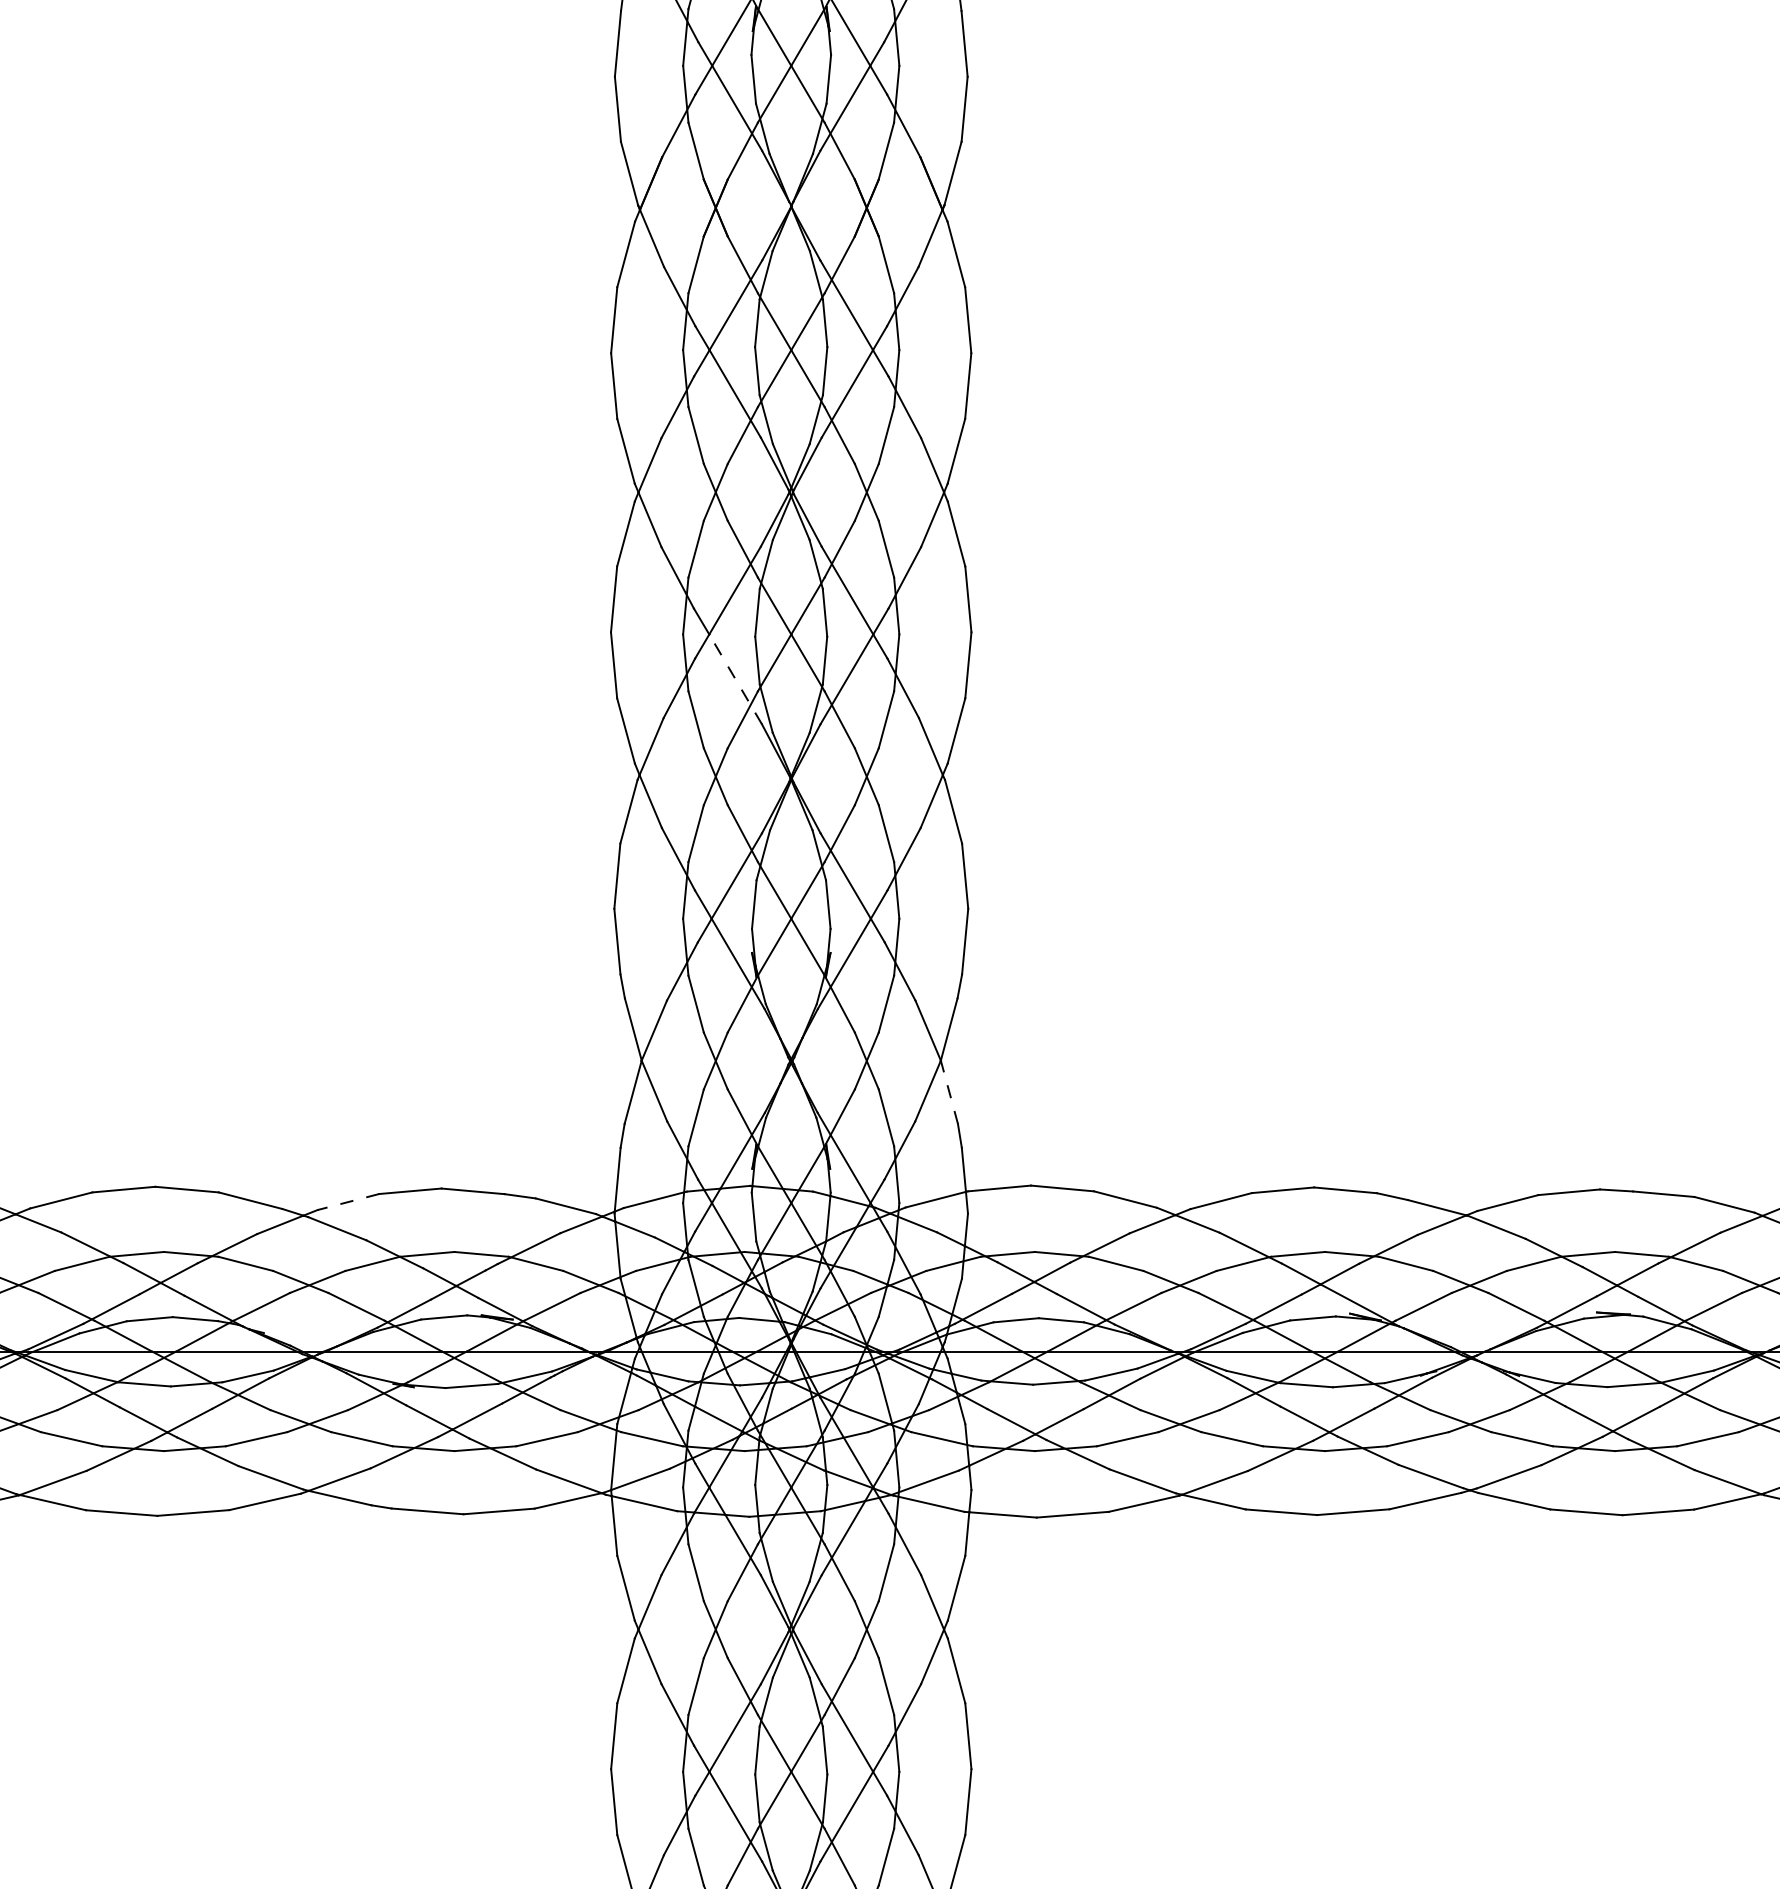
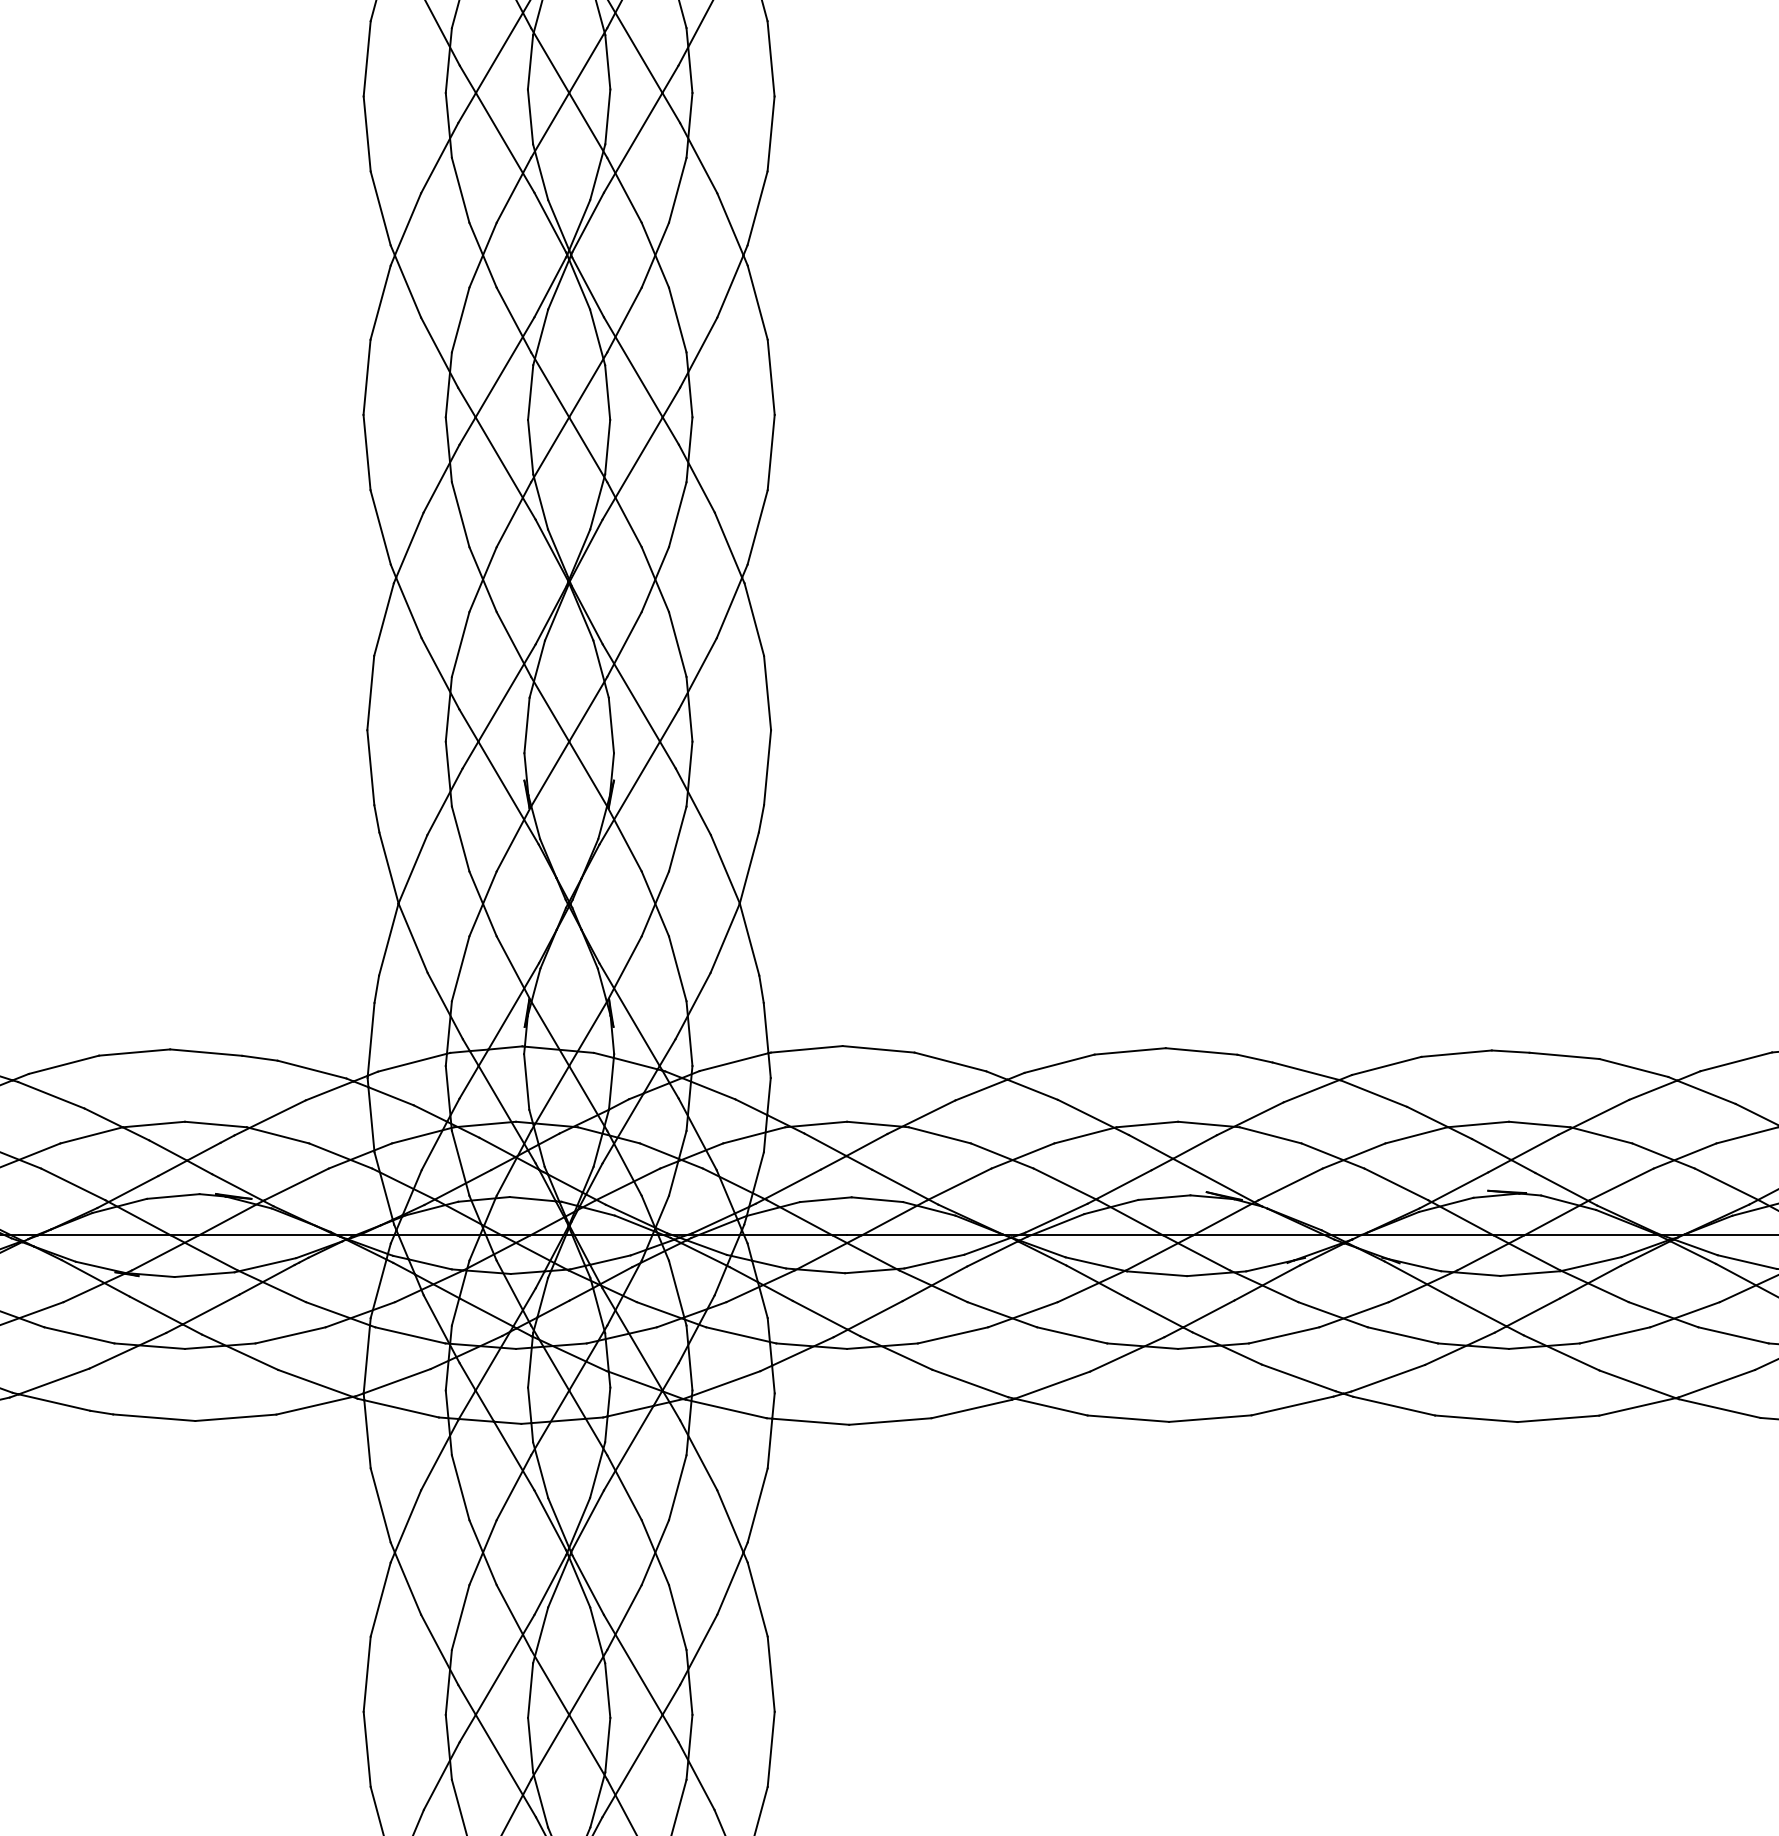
line: (735, 678) -> (505, 467), dashed -> solid
line: (949, 1092) -> (749, 939), dashed -> solid
line: (348, 1202) -> (64, 1065), dashed -> solid

